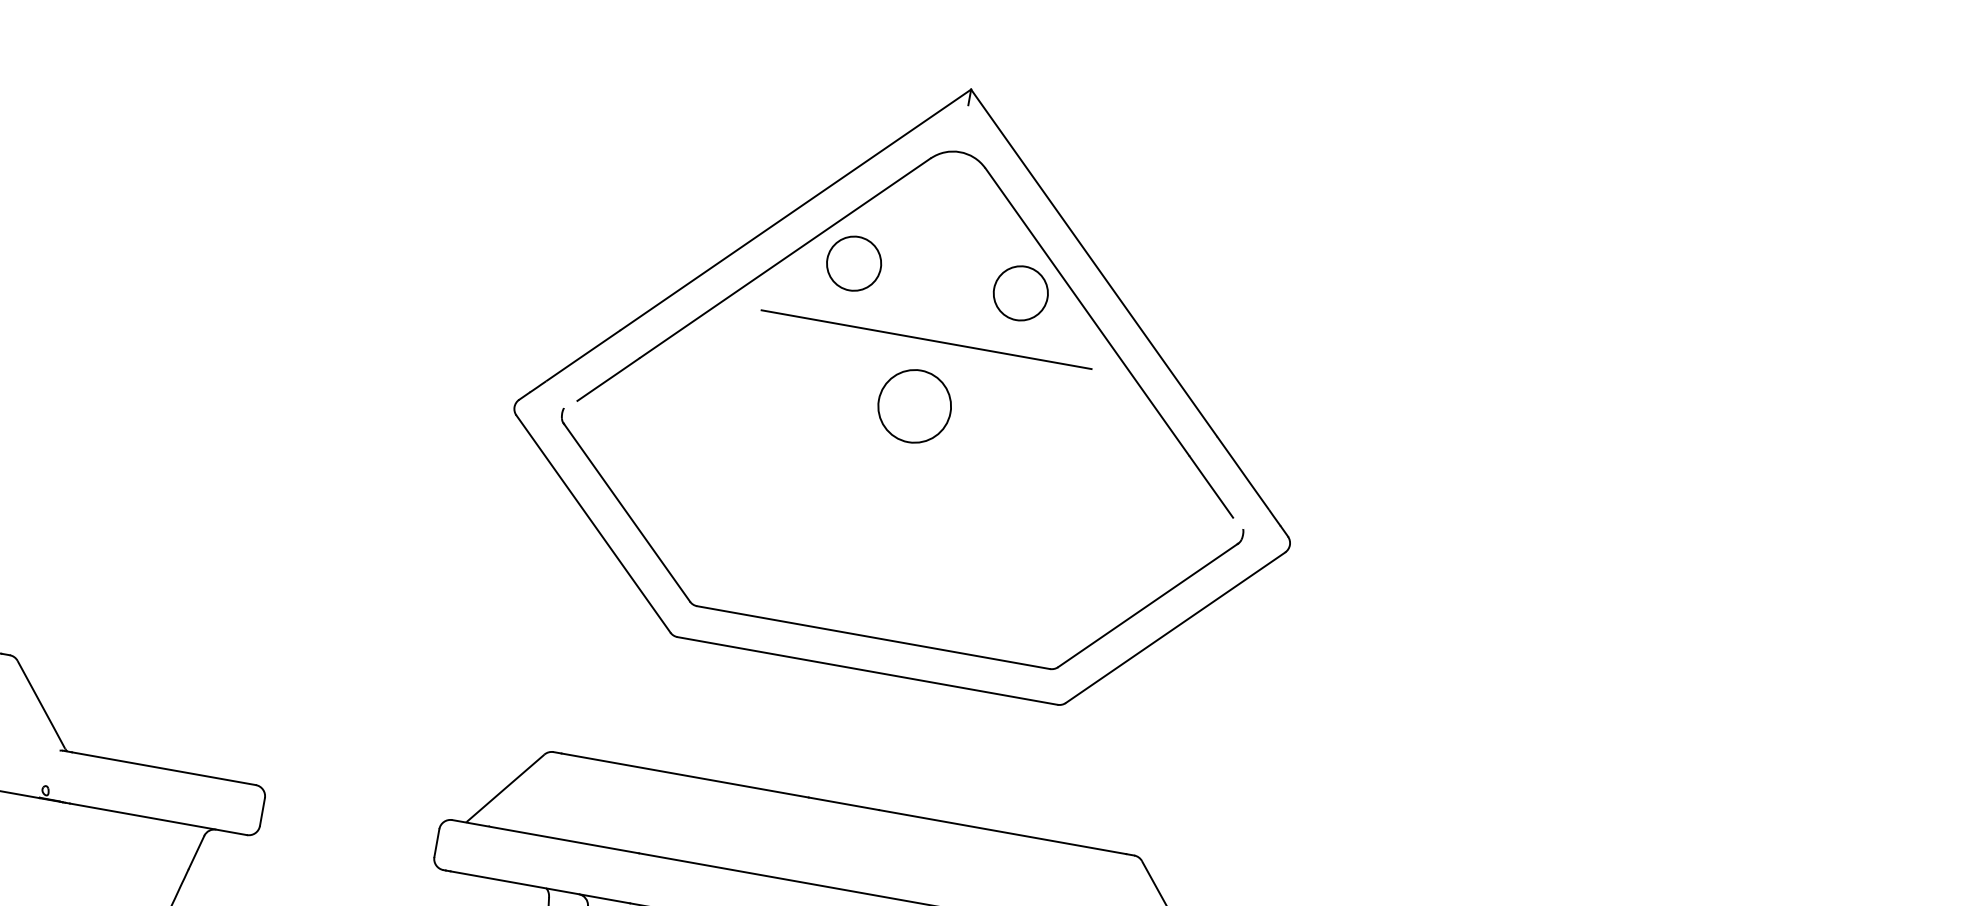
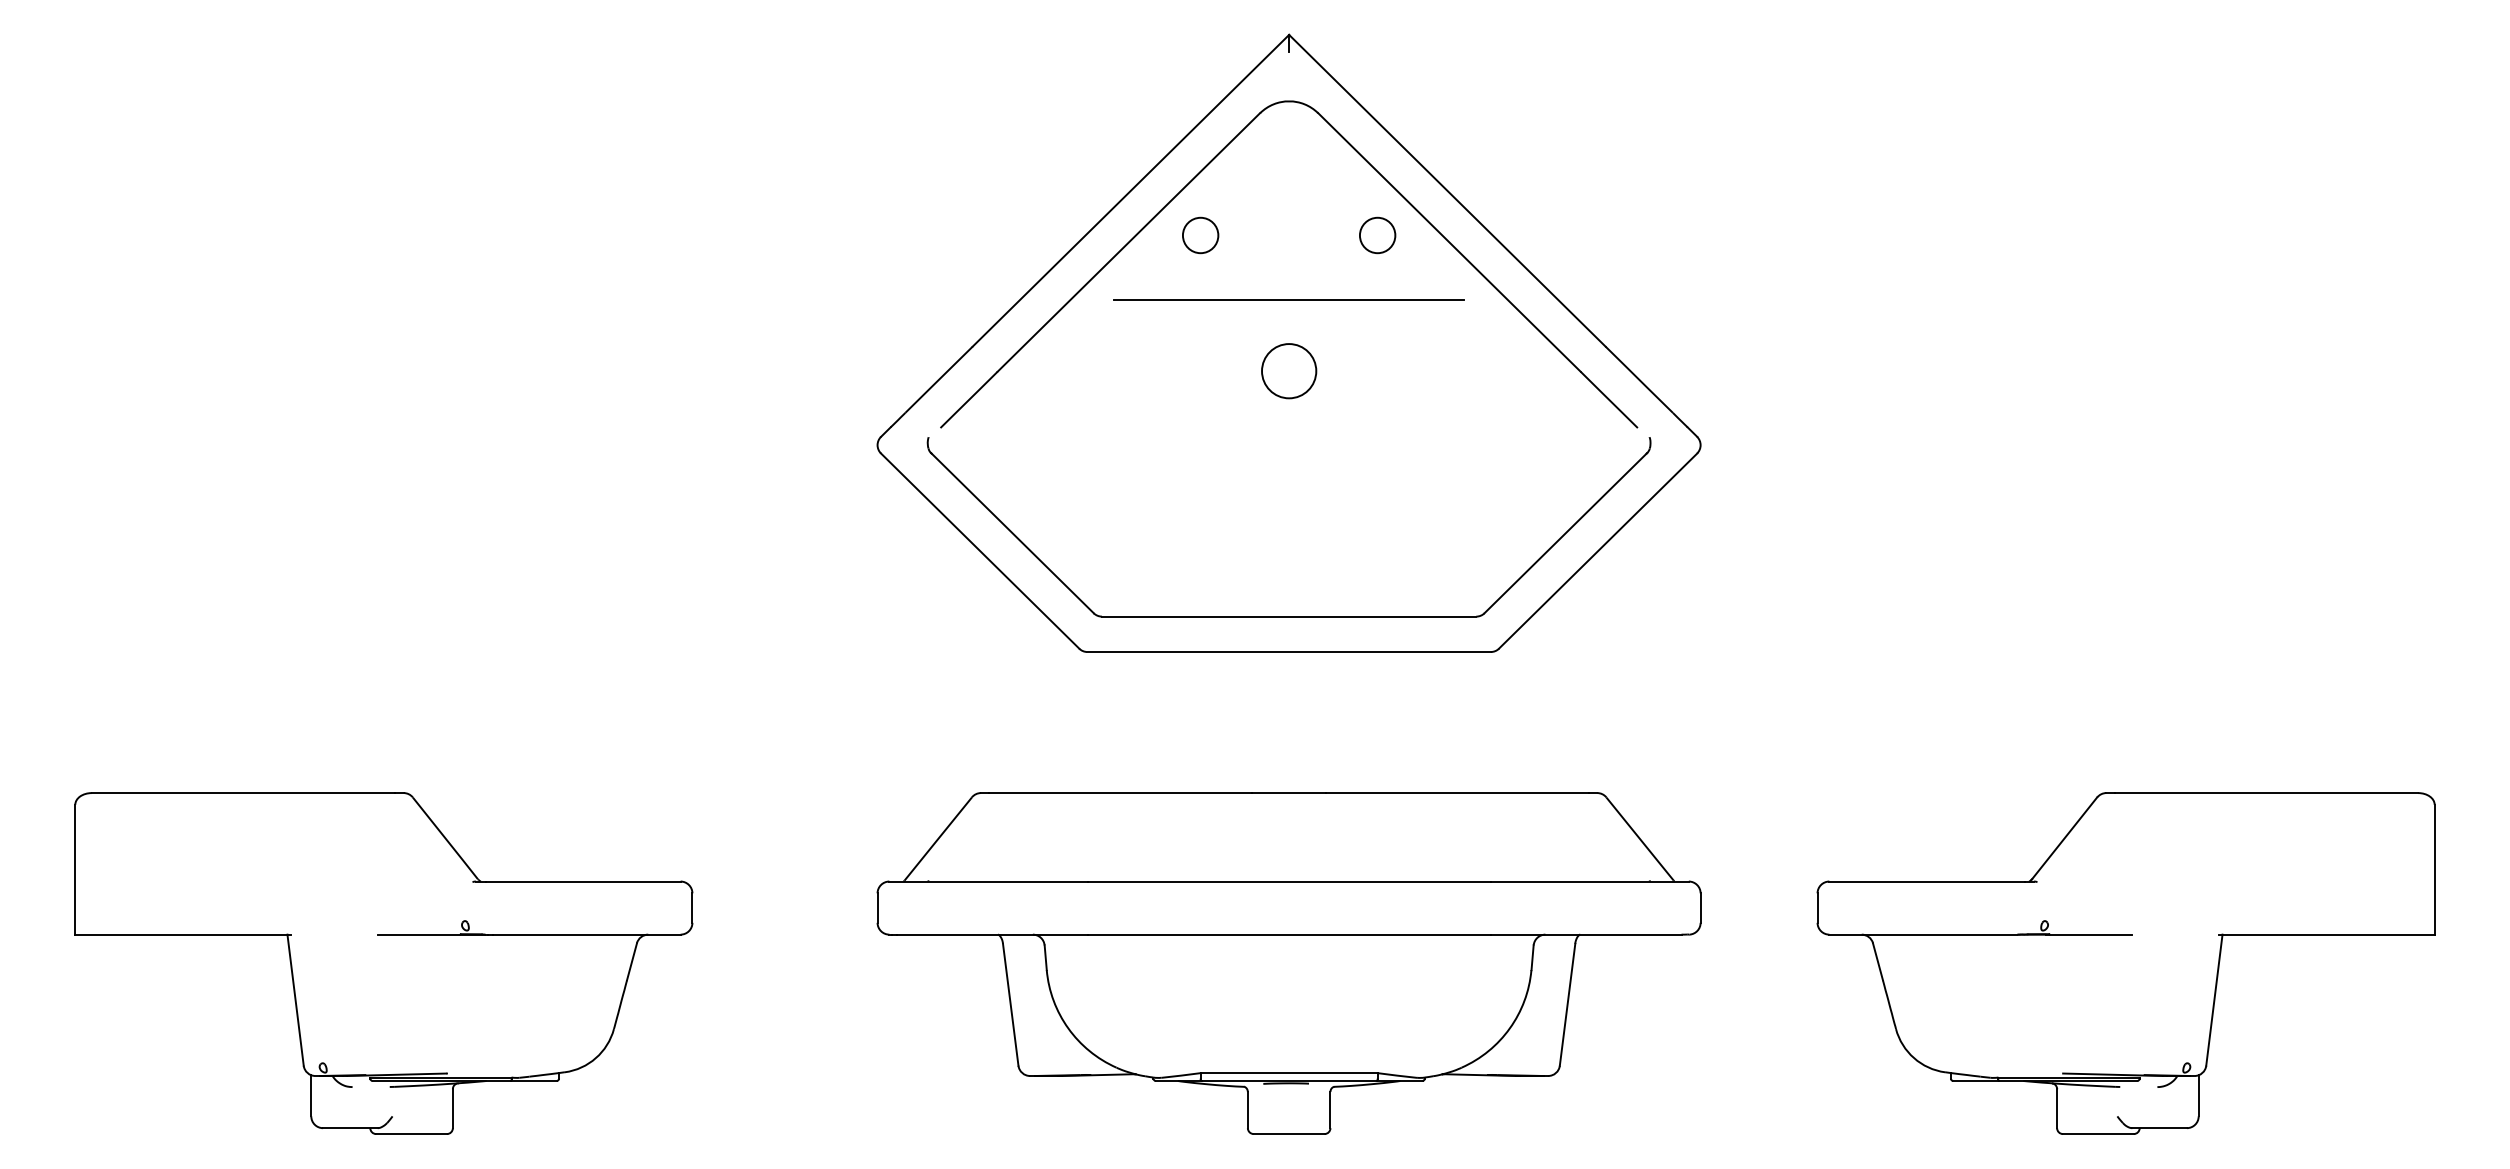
circle: (853, 263) -> (1200, 235), size x0.62
circle: (1020, 293) -> (1377, 235), size x0.62
circle: (914, 406) -> (1289, 371), size x0.71

